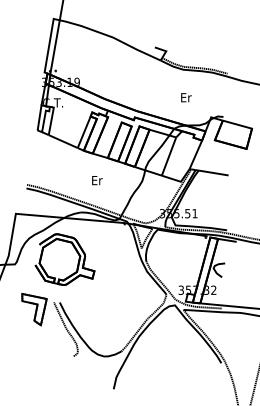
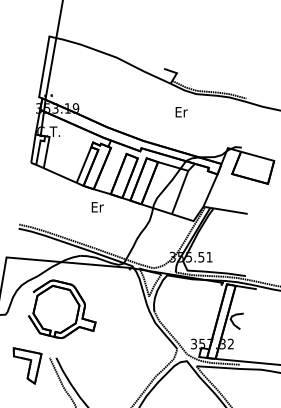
text: (186, 97) -> (181, 111), moved
text: (97, 180) -> (97, 207), moved

